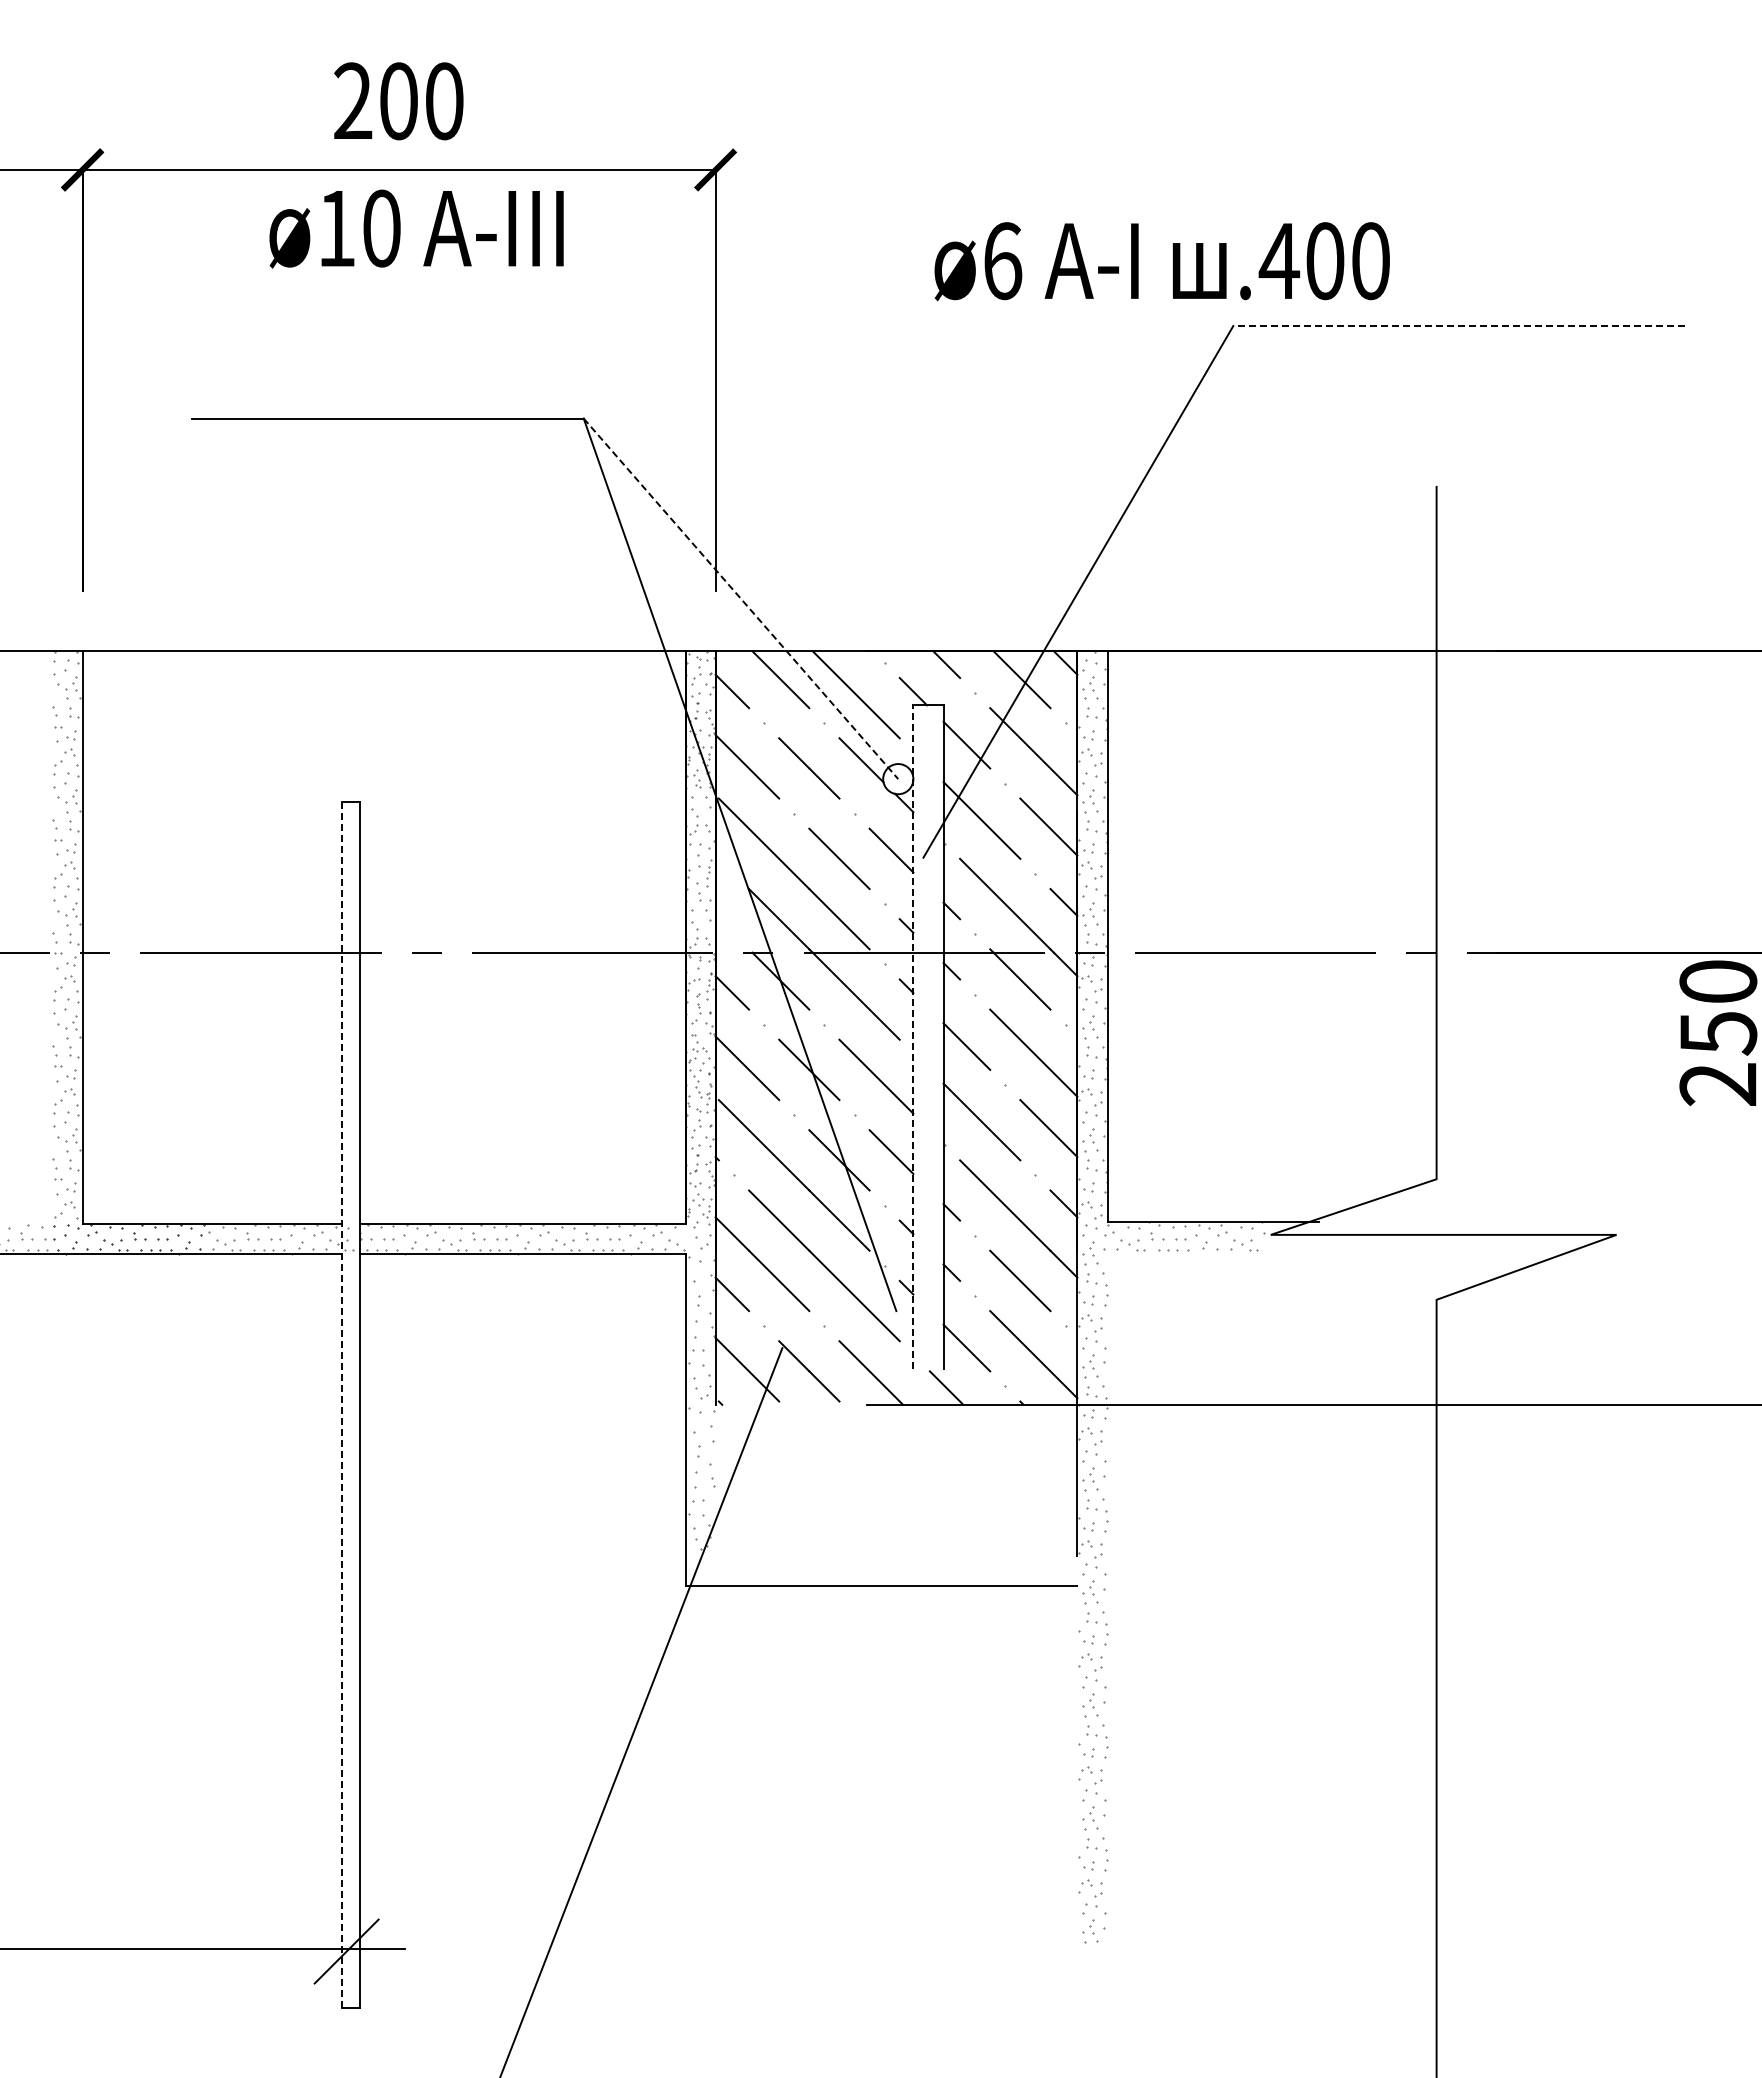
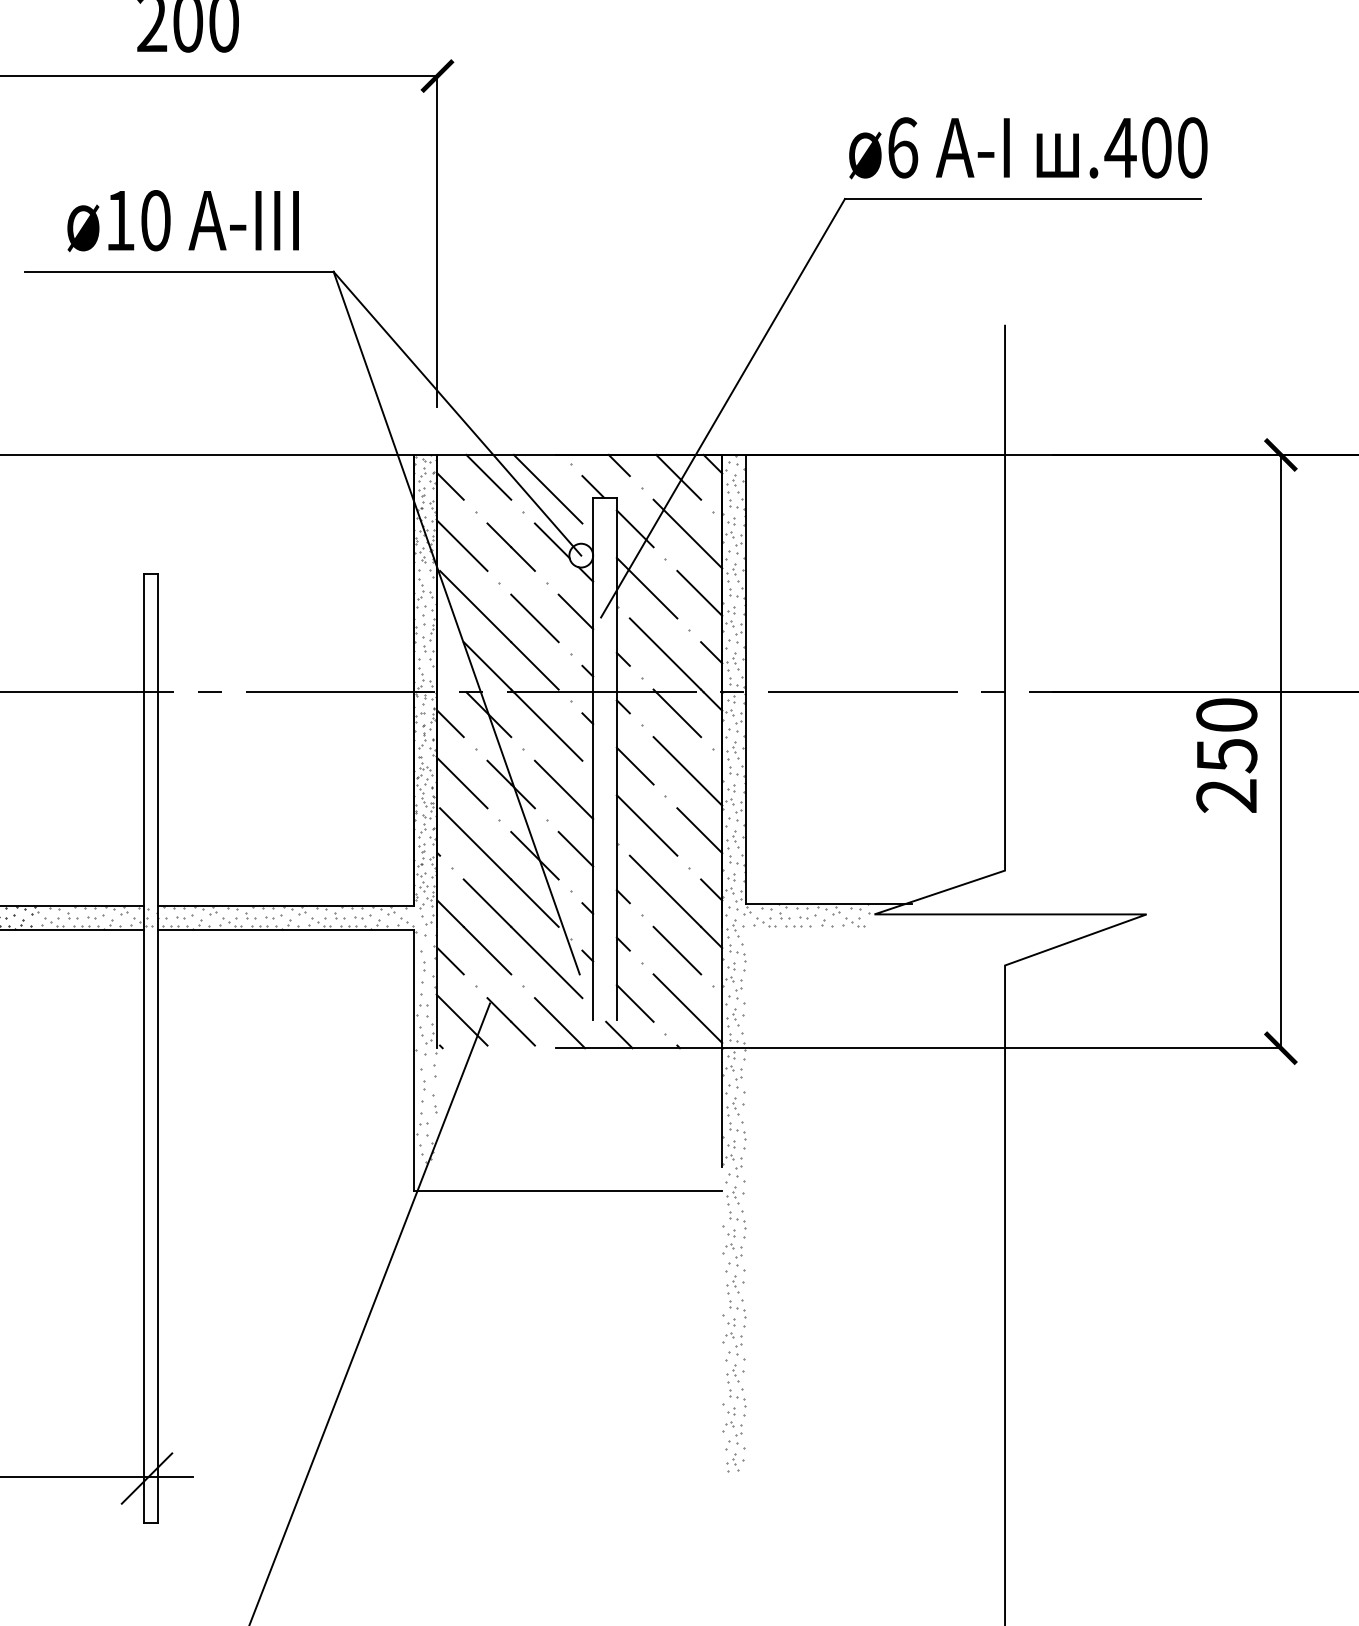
text: (416, 228) -> (183, 220), moved
text: (1161, 261) -> (1027, 148), moved
line: (1458, 326) -> (1022, 199), dashed -> solid
line: (741, 599) -> (457, 414), dashed -> solid
line: (913, 1036) -> (593, 758), dashed -> solid
line: (342, 1404) -> (143, 1047), dashed -> solid

